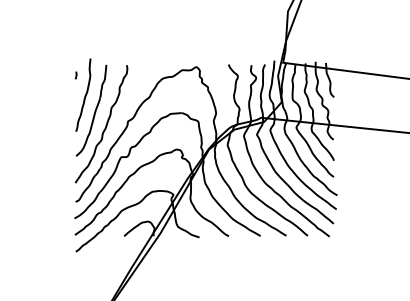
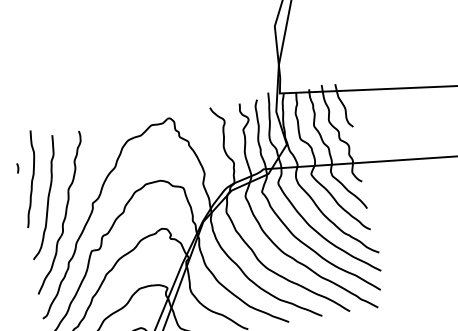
curve: (75, 75) -> (17, 168), moved

